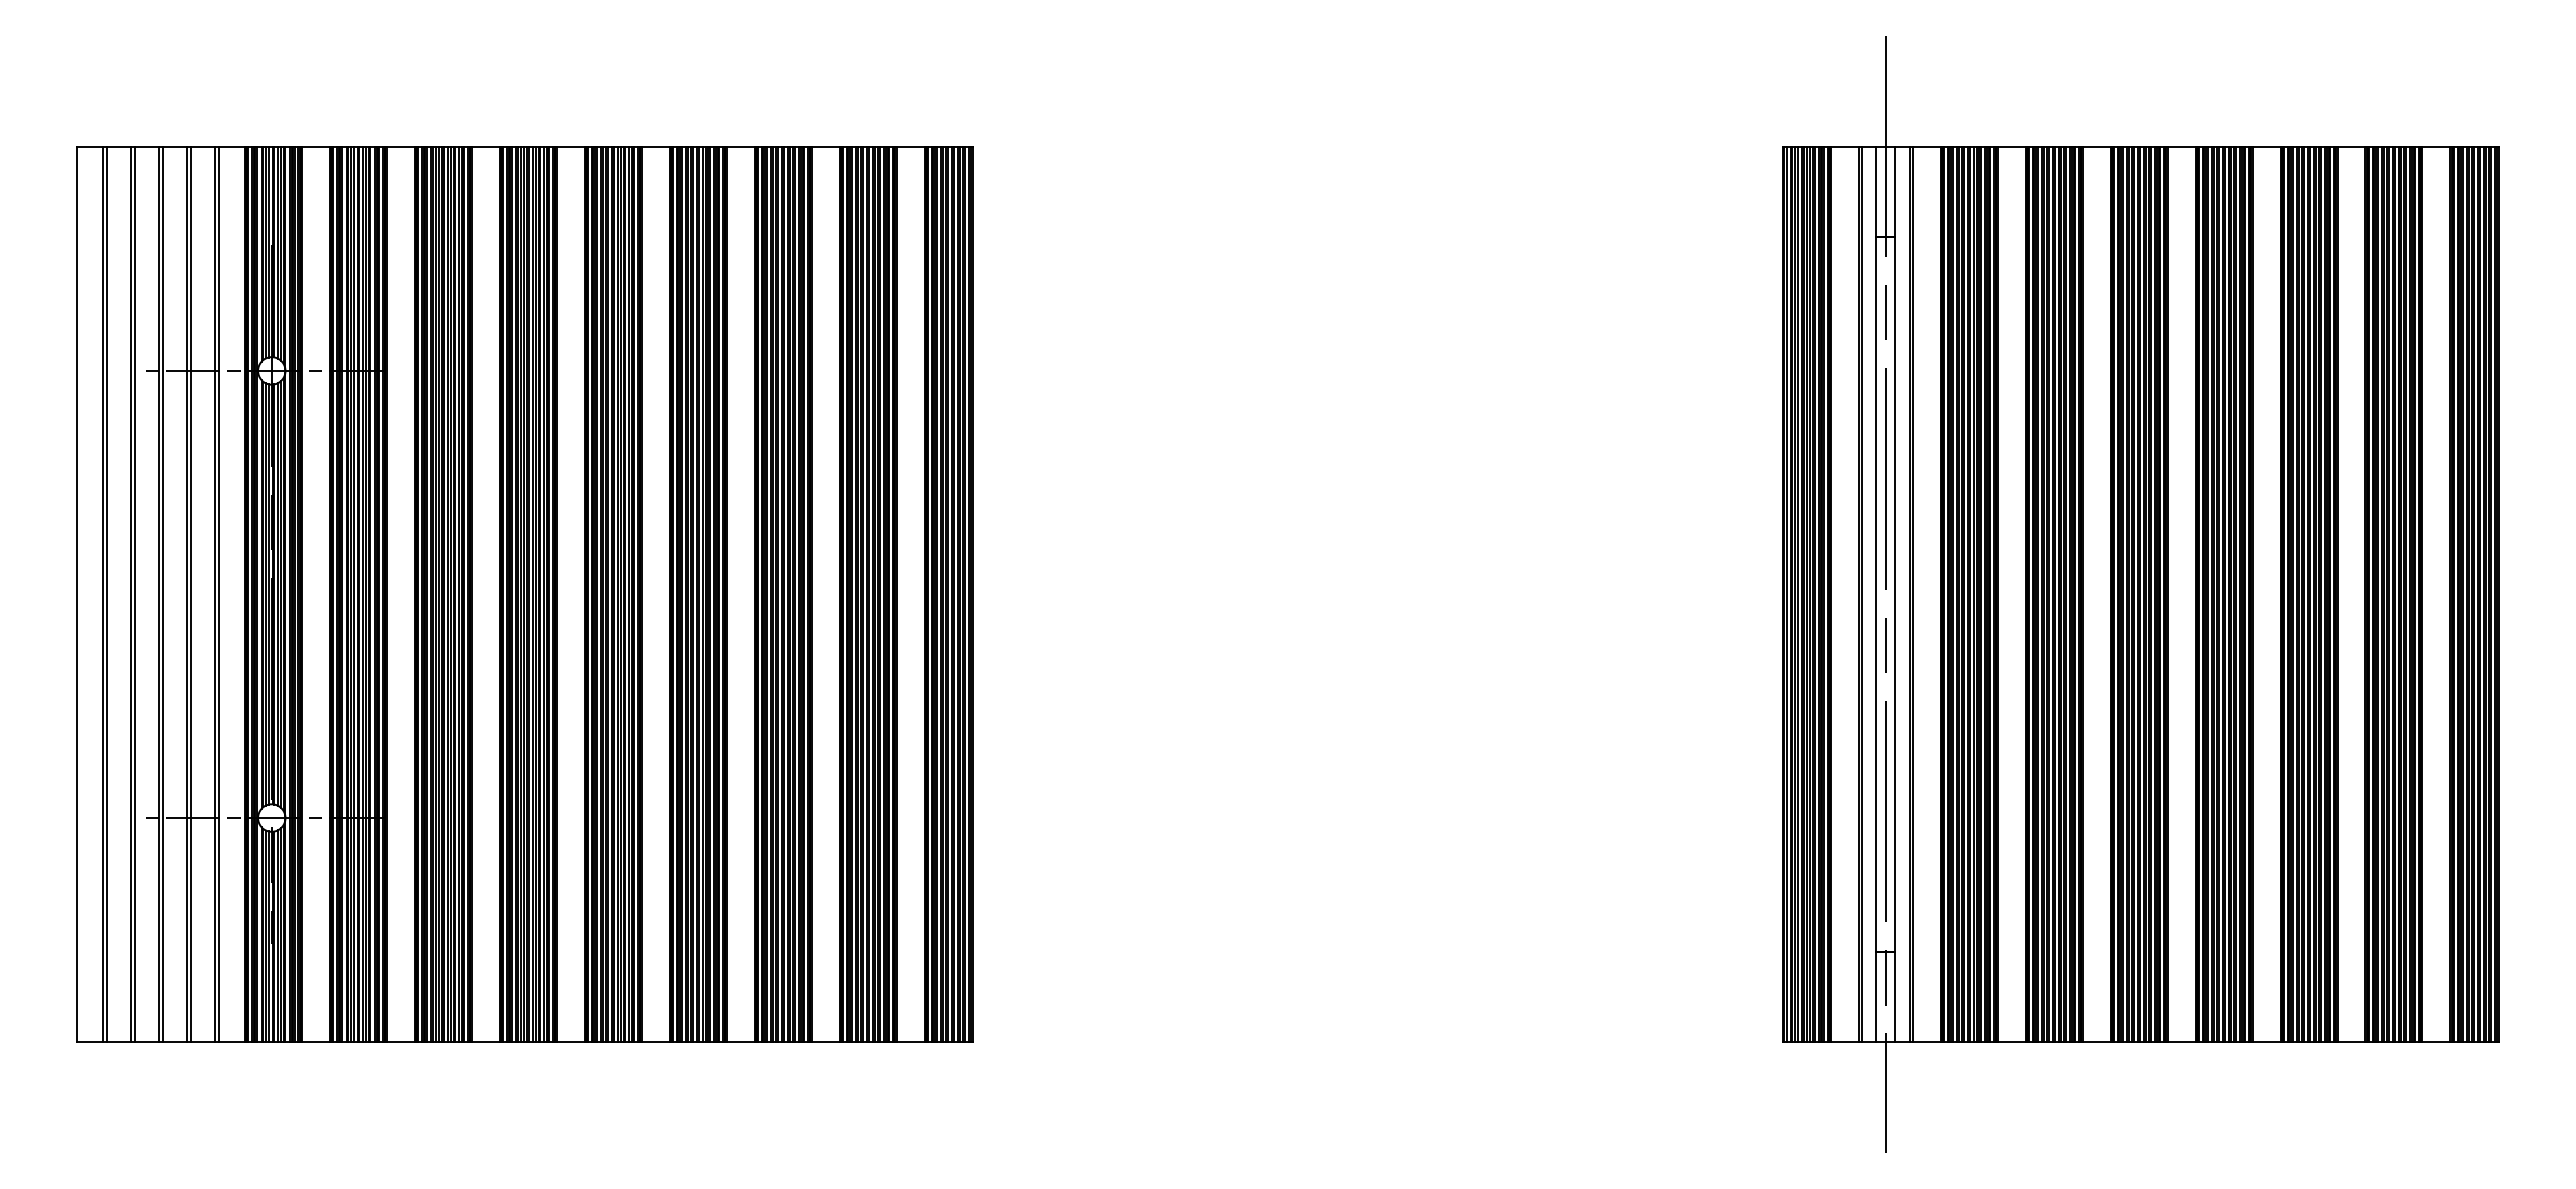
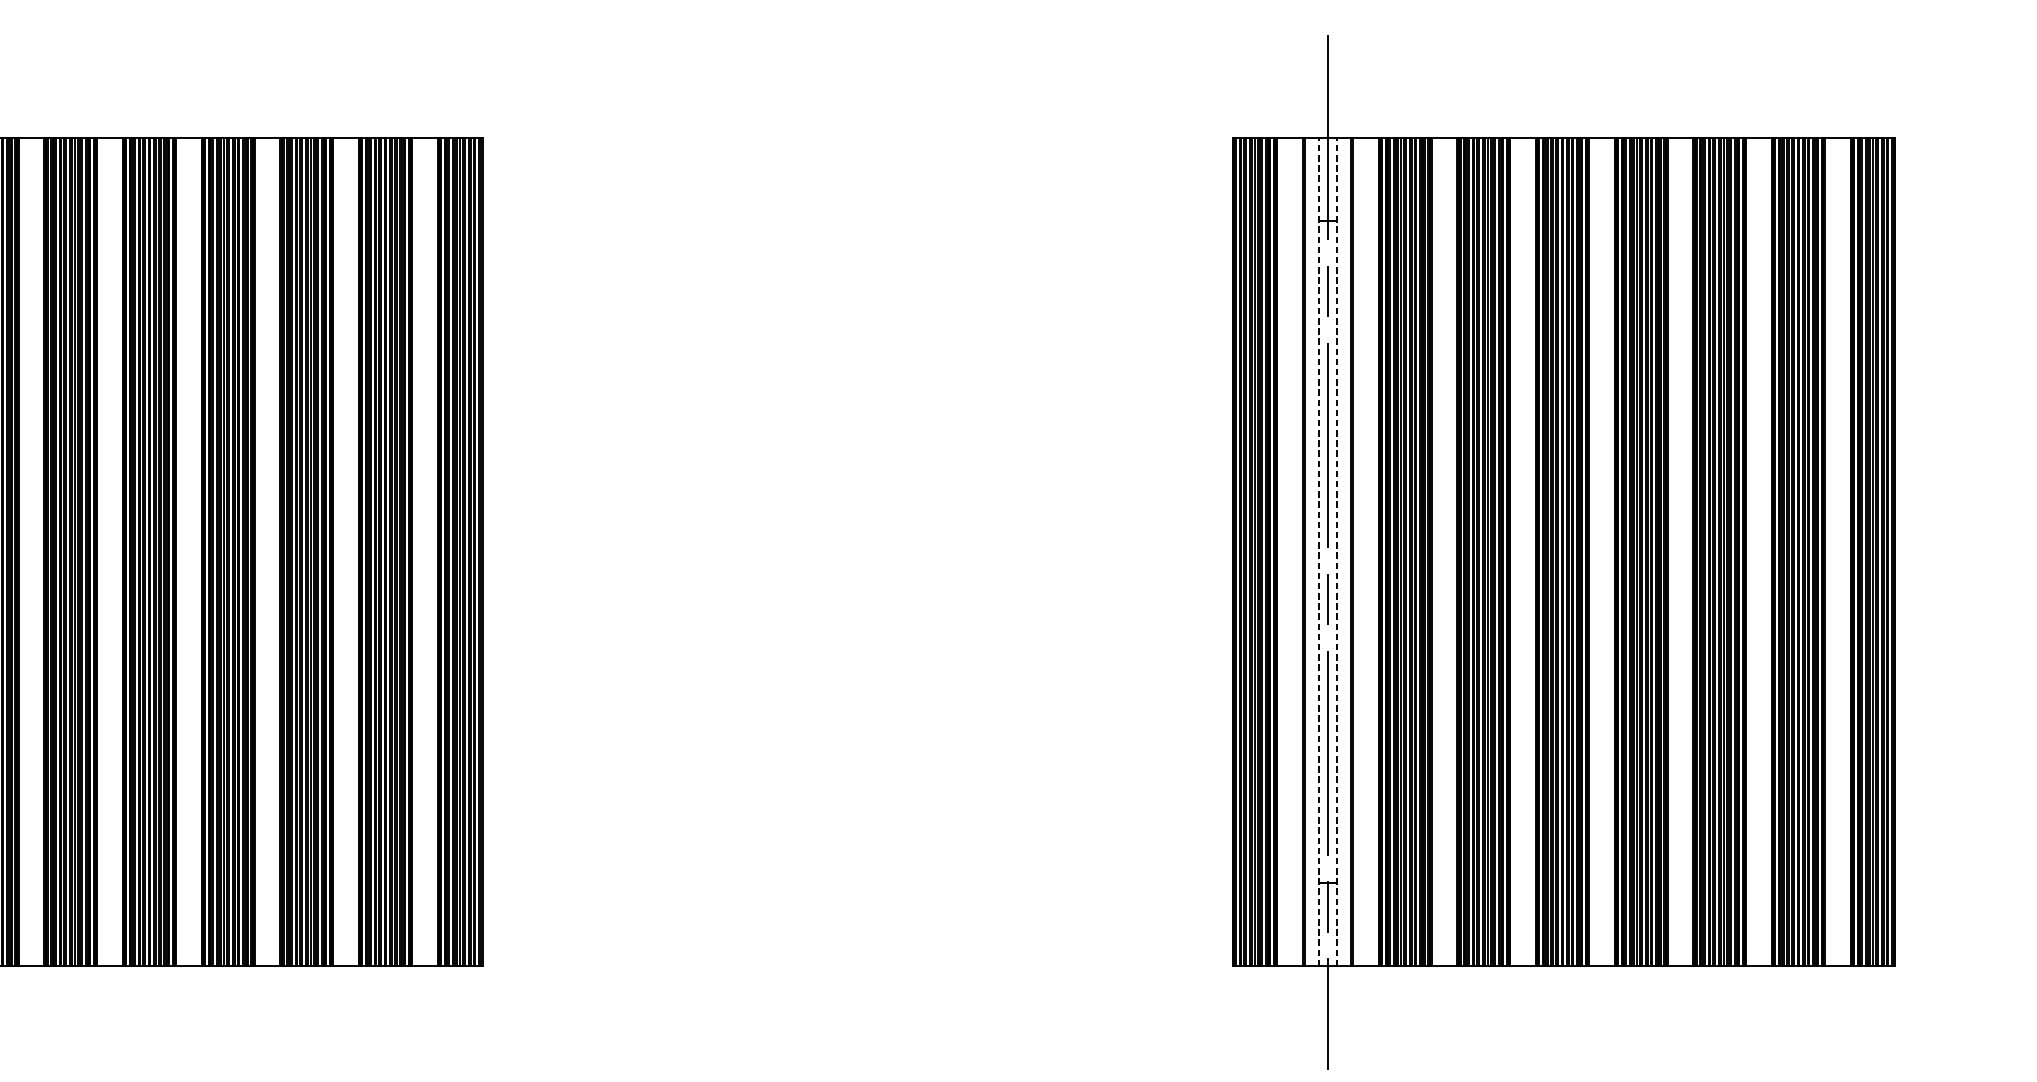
line: (1876, 594) -> (1319, 552), solid -> dashed
line: (1895, 594) -> (1336, 552), solid -> dashed

